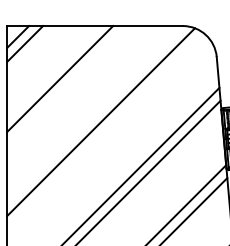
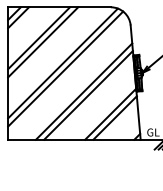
line: (67, 86) -> (43, 42), added
line: (105, 130) -> (65, 68), added

